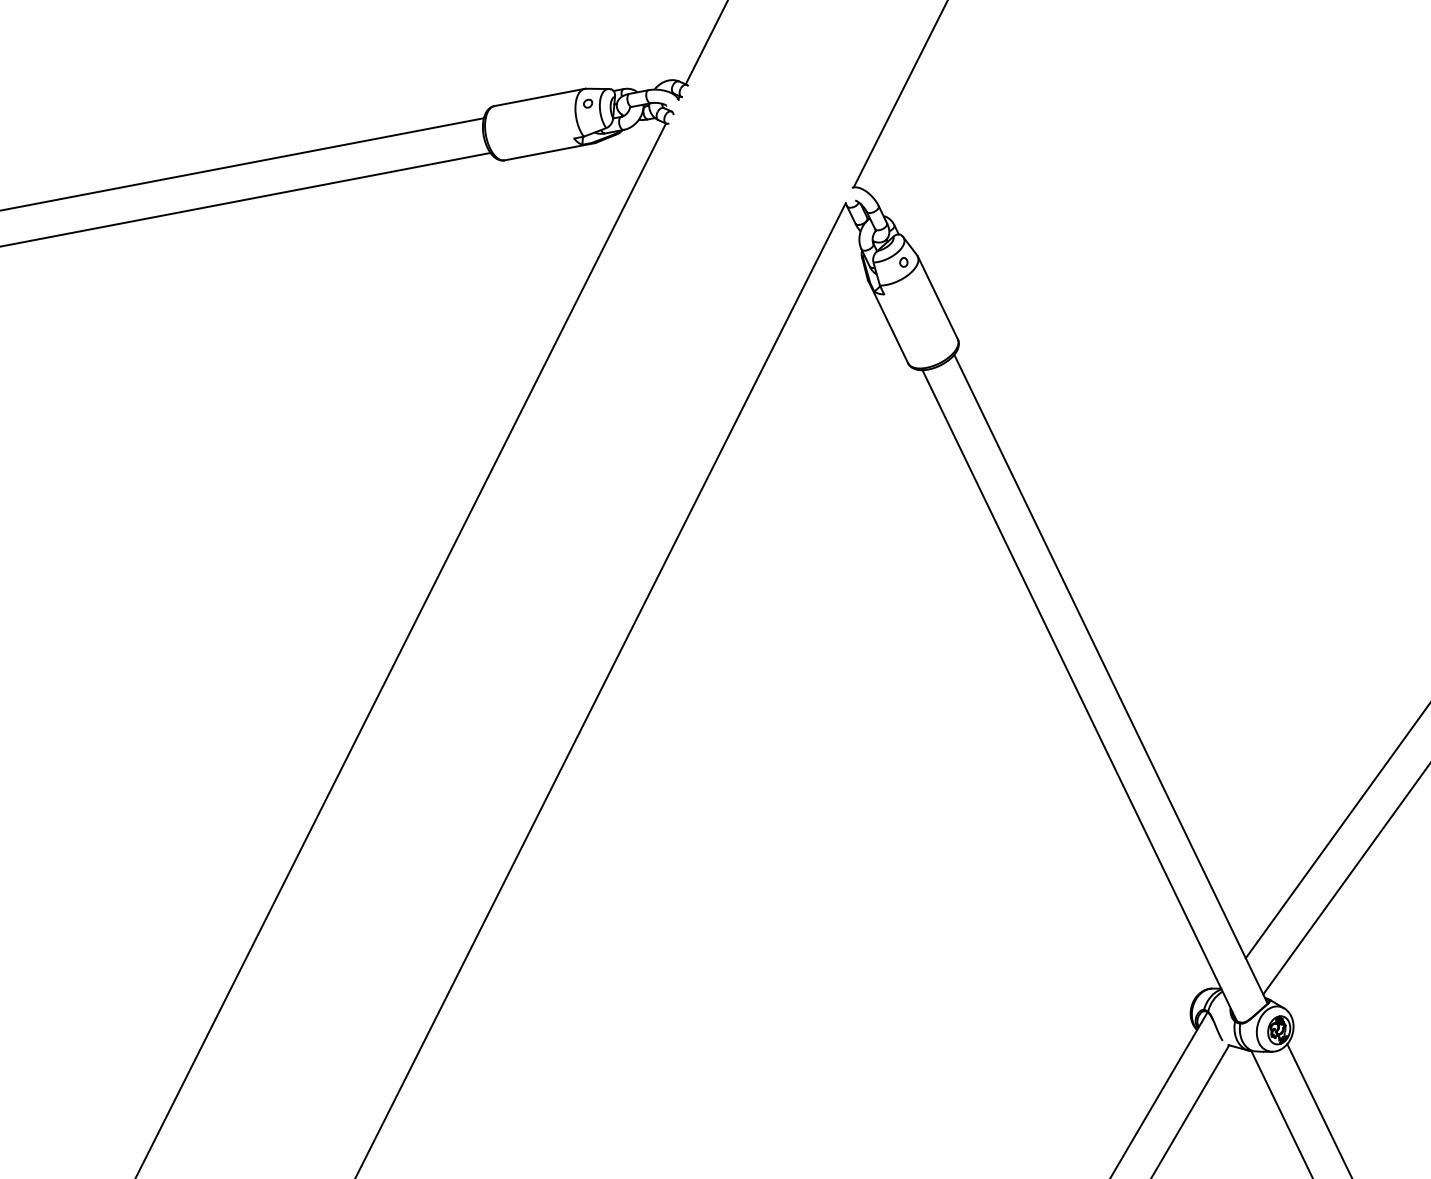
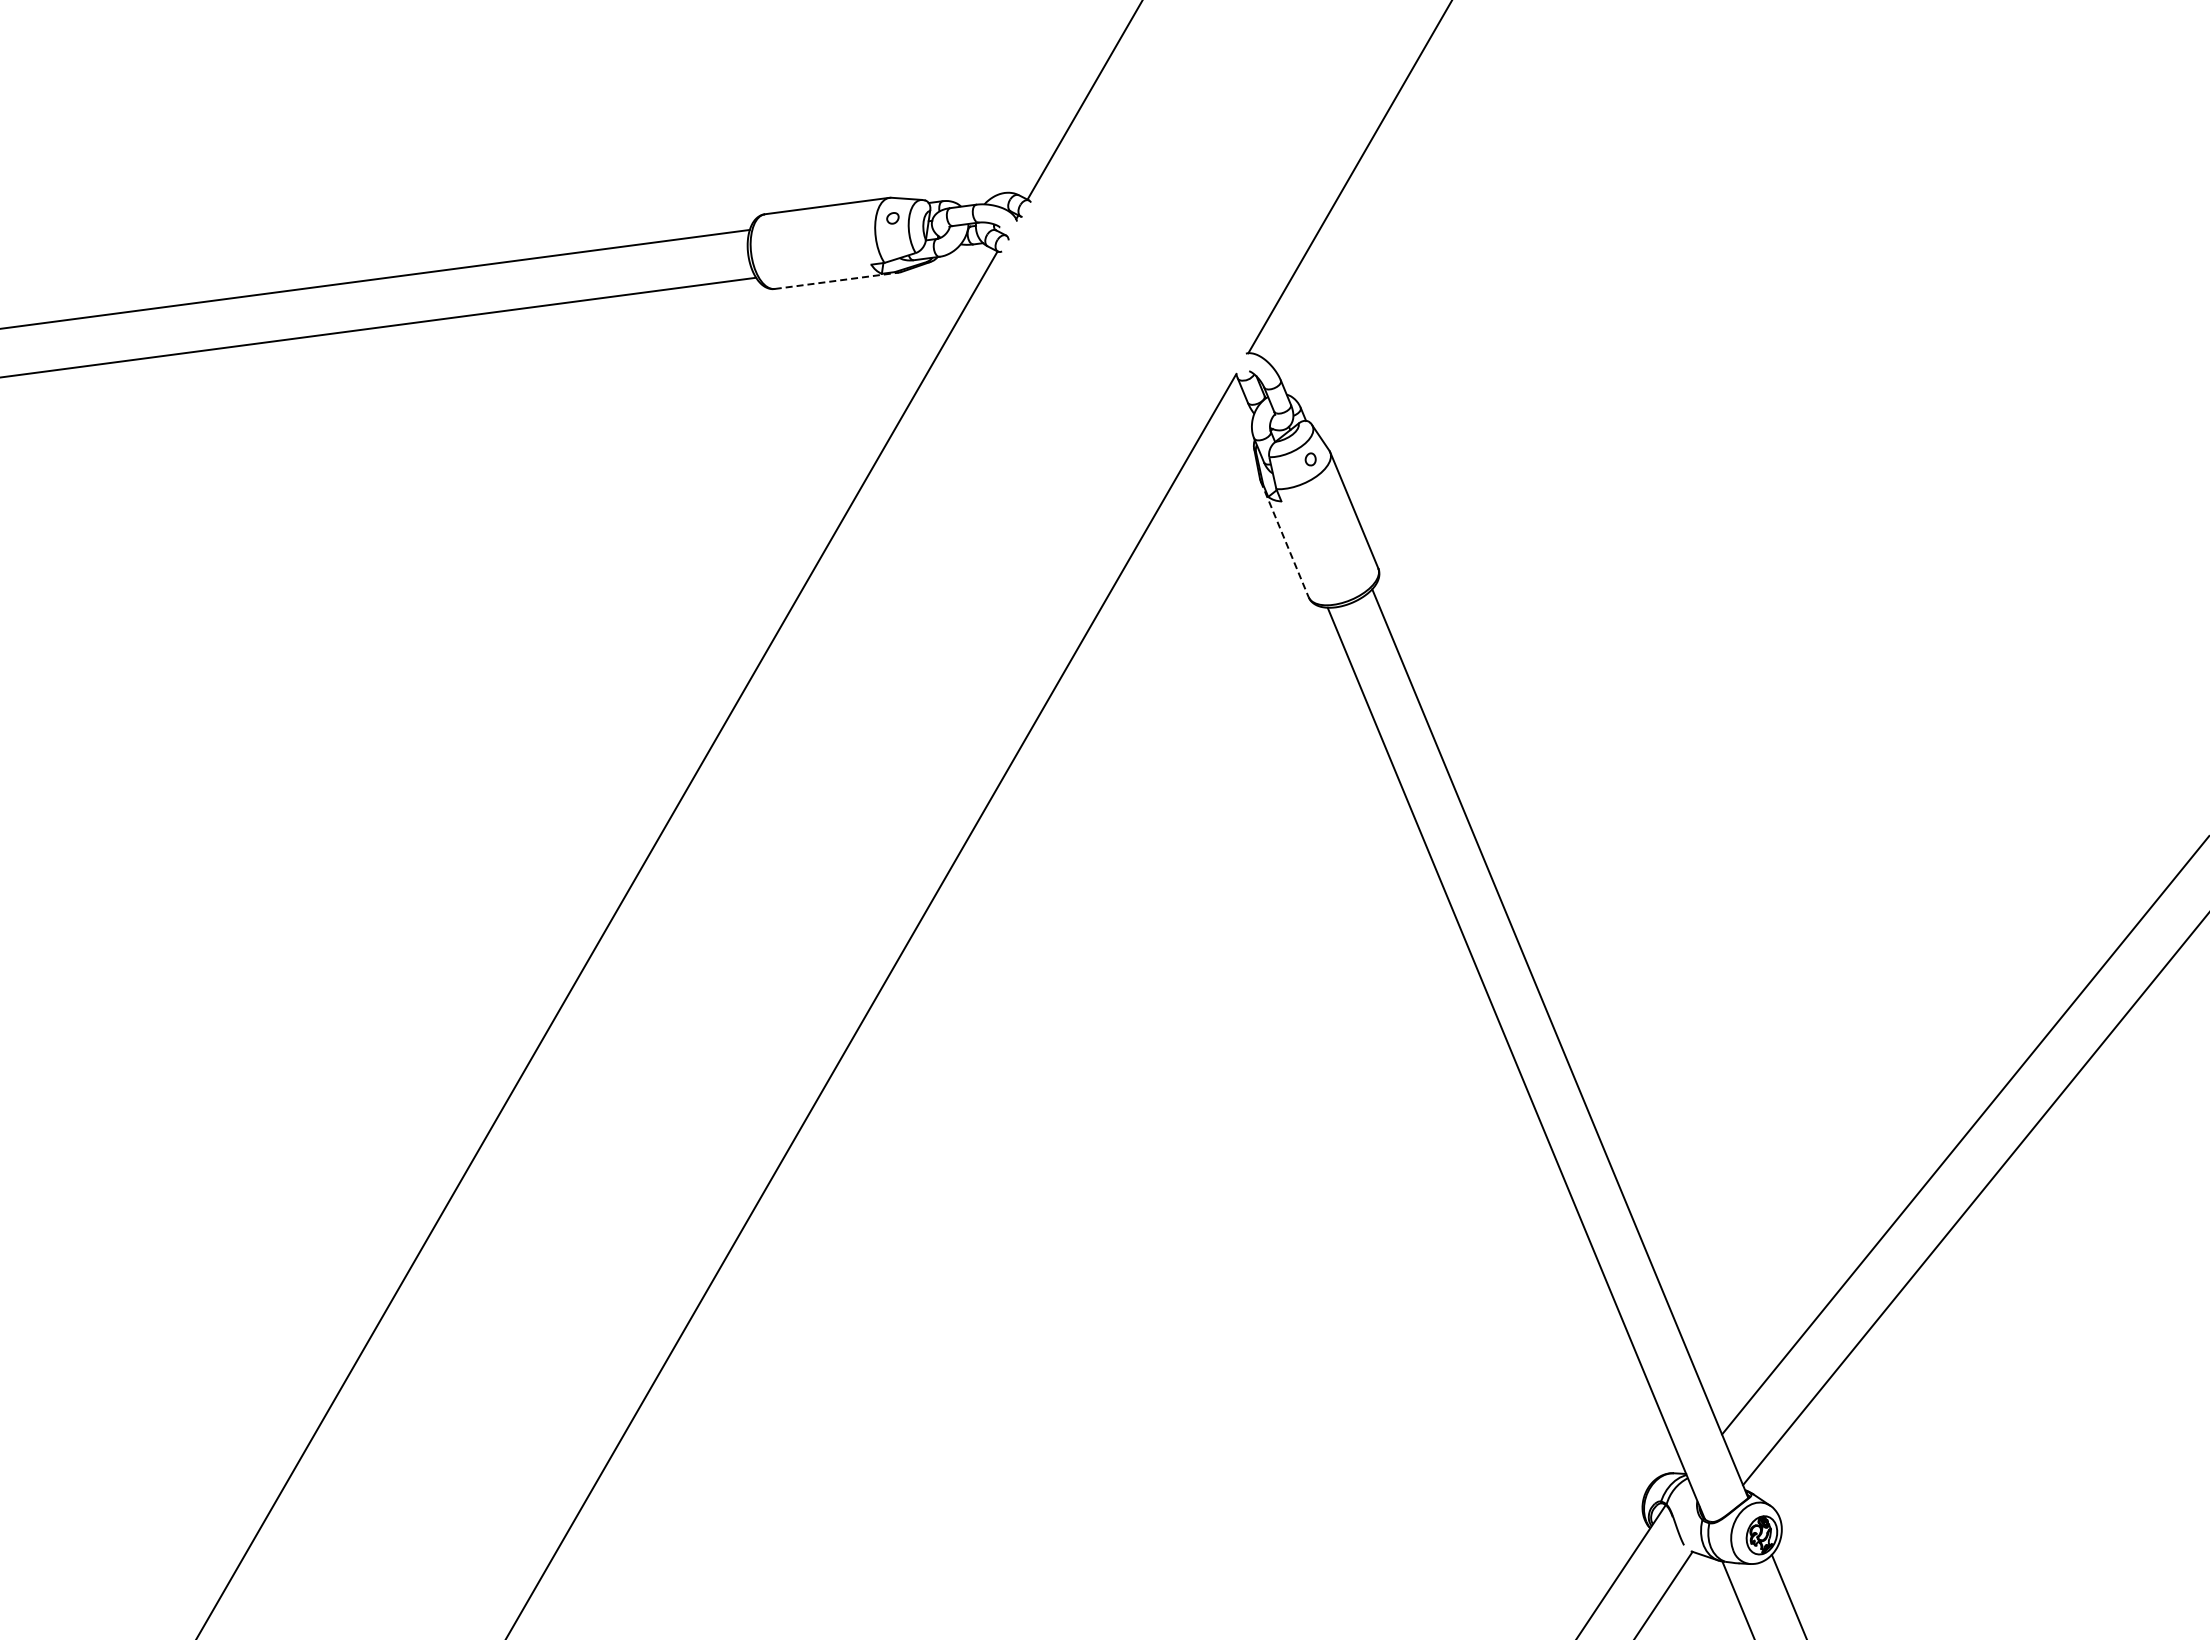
line: (550, 151) -> (837, 280), solid -> dashed
line: (888, 322) -> (1284, 539), solid -> dashed

